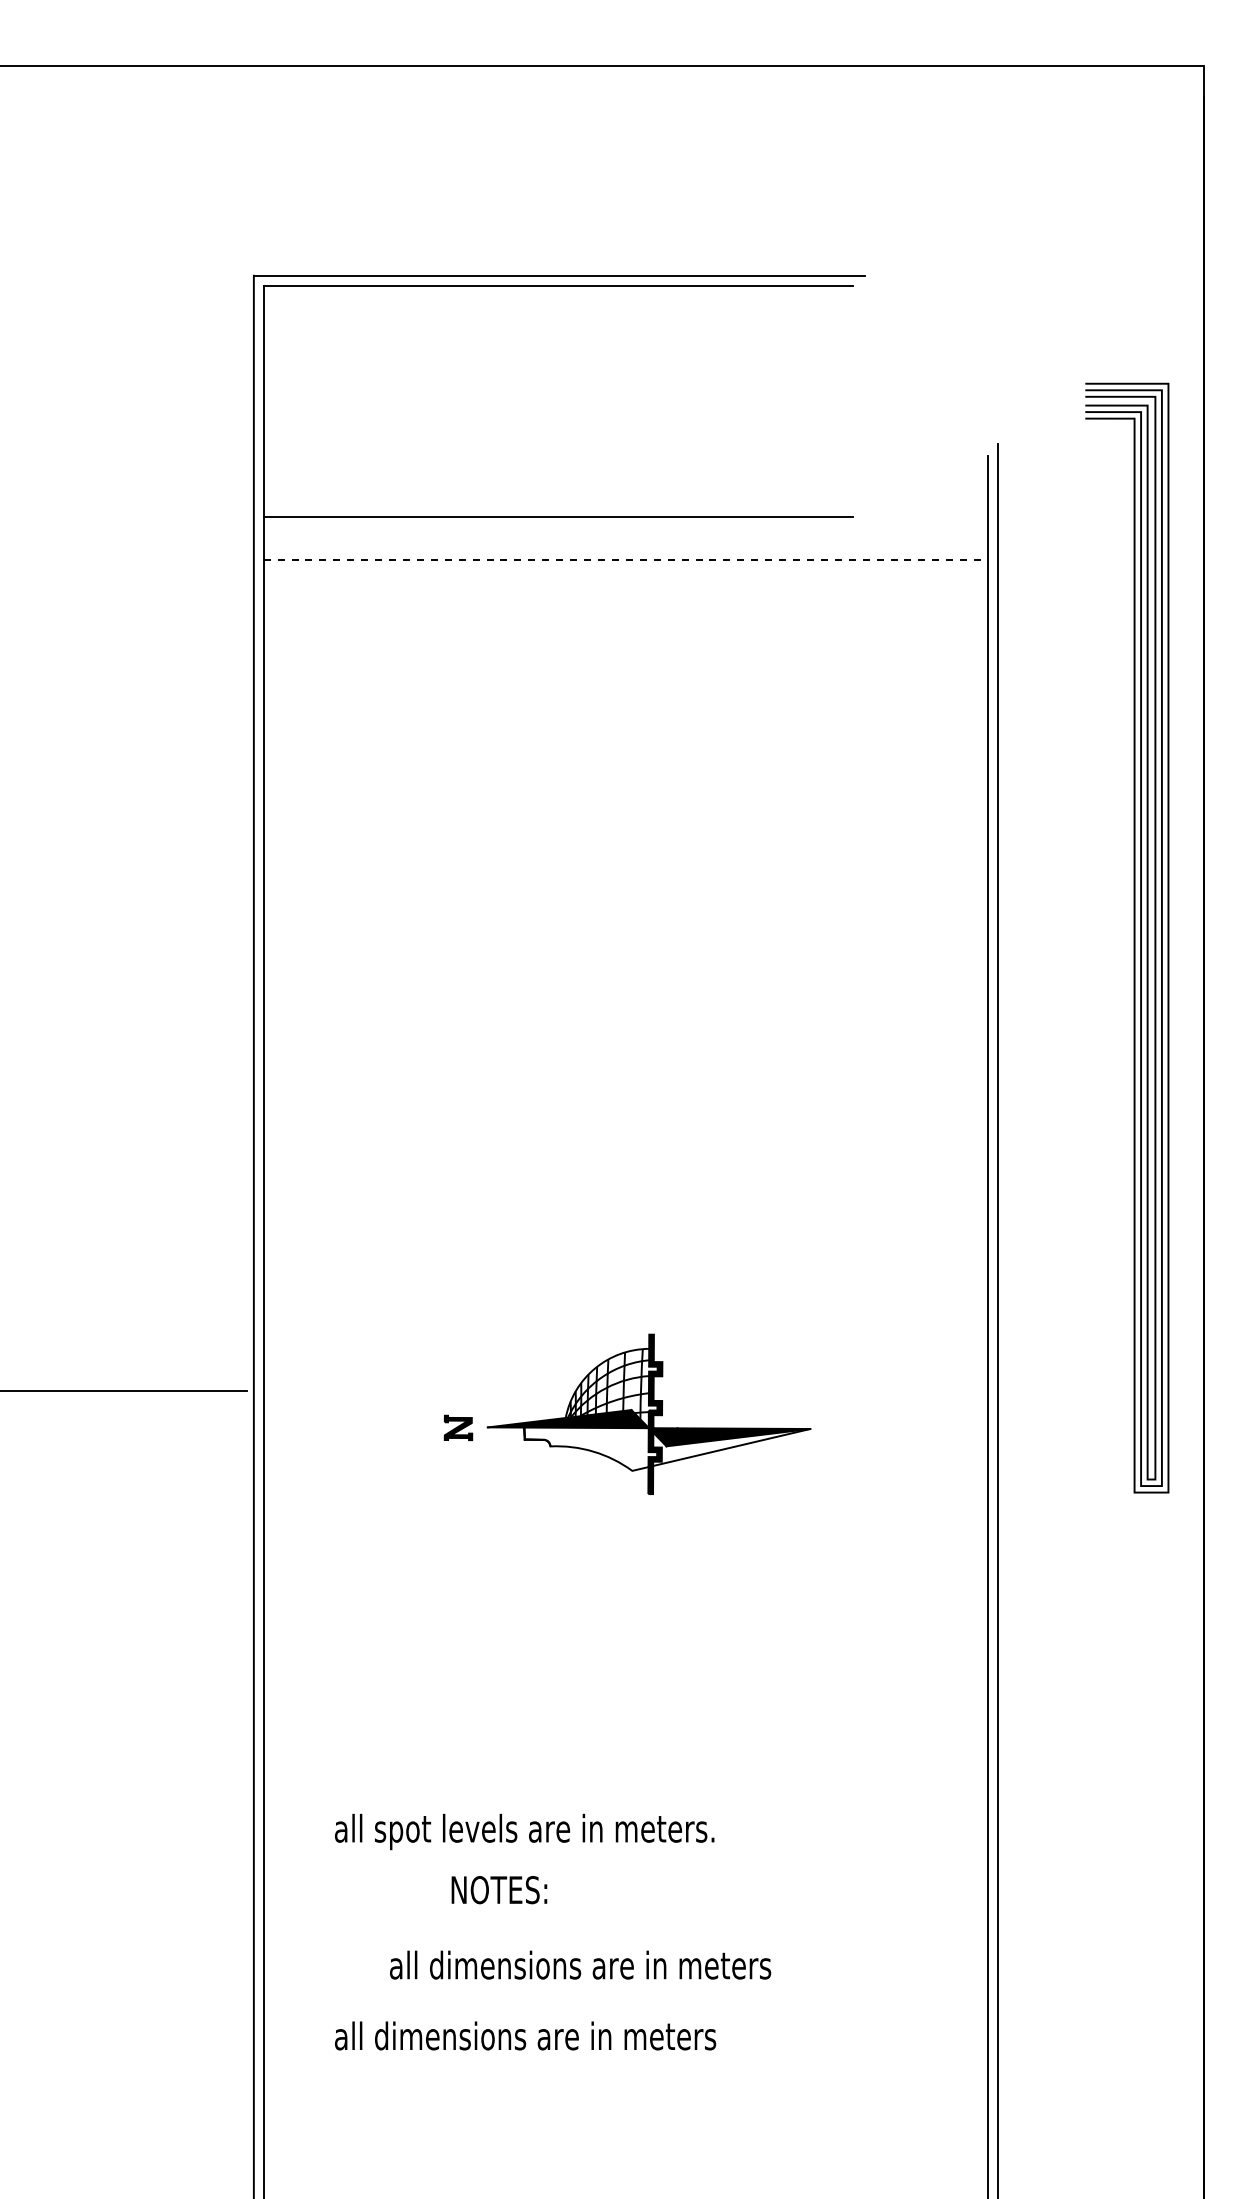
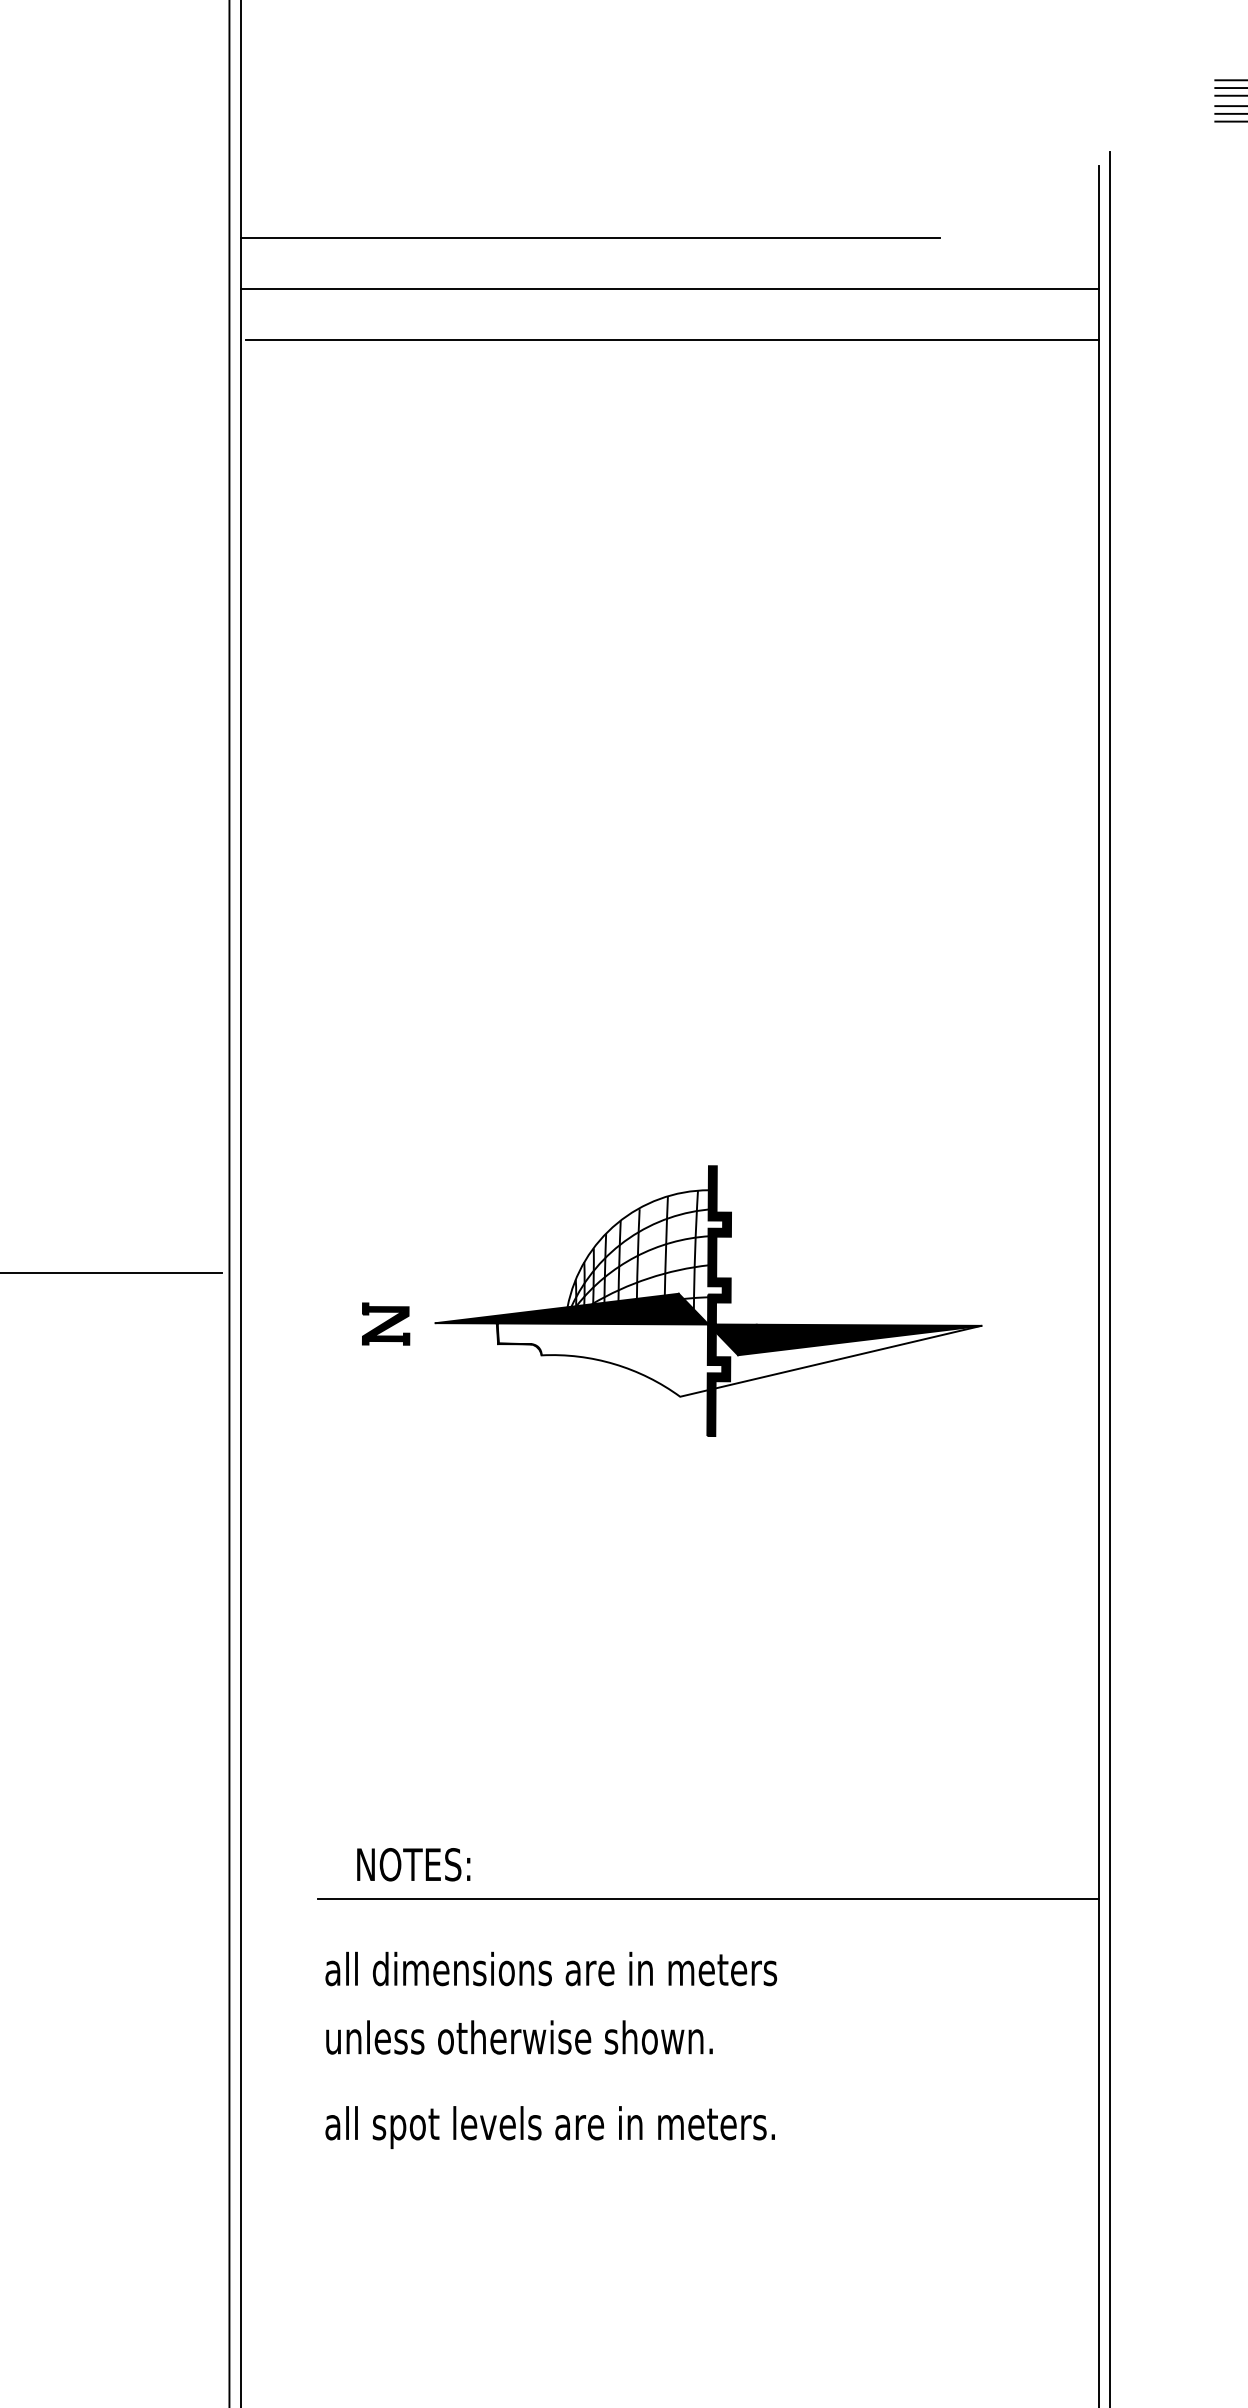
line: (626, 559) -> (670, 288), dashed -> solid
line: (627, 602) -> (672, 339), added
part: (627, 1414) -> (672, 1301), size x1.43
text: (524, 1831) -> (550, 2126), moved
text: (499, 1890) -> (413, 1865), moved
line: (657, 1918) -> (707, 1898), added
text: (580, 1964) -> (551, 1968), moved
text: (525, 2035) -> (551, 2036), all dimensions are in meters -> unless otherwise shown.

